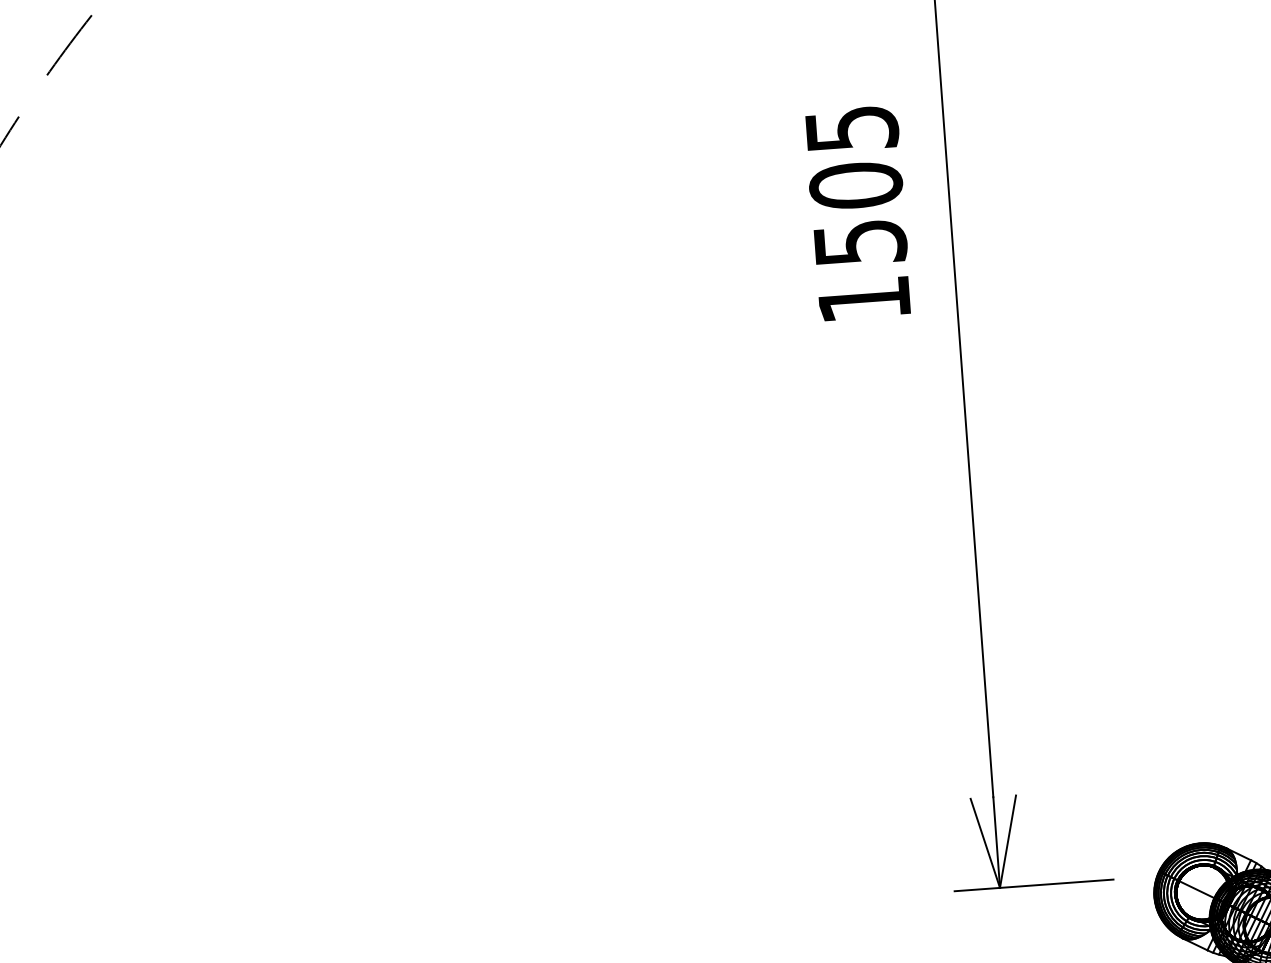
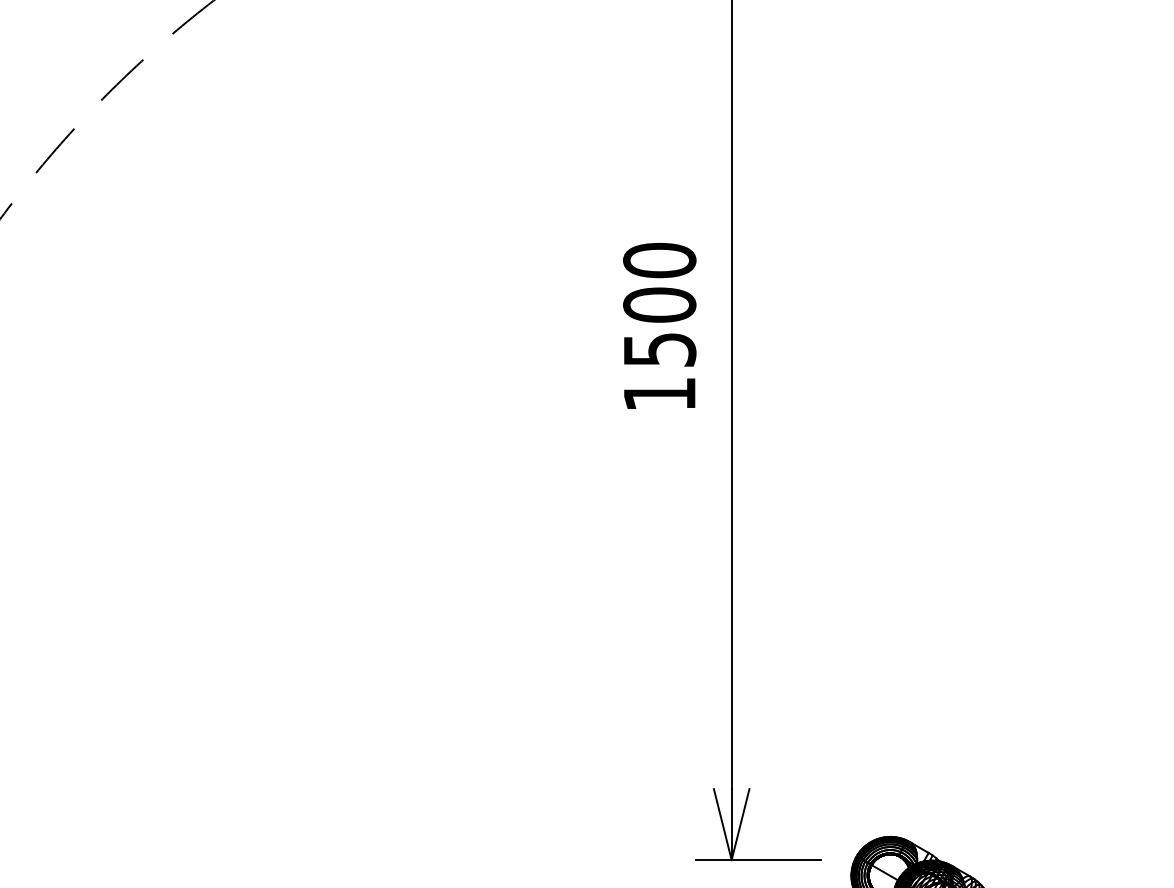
text: (851, 128) -> (659, 260), 1505 -> 1500

